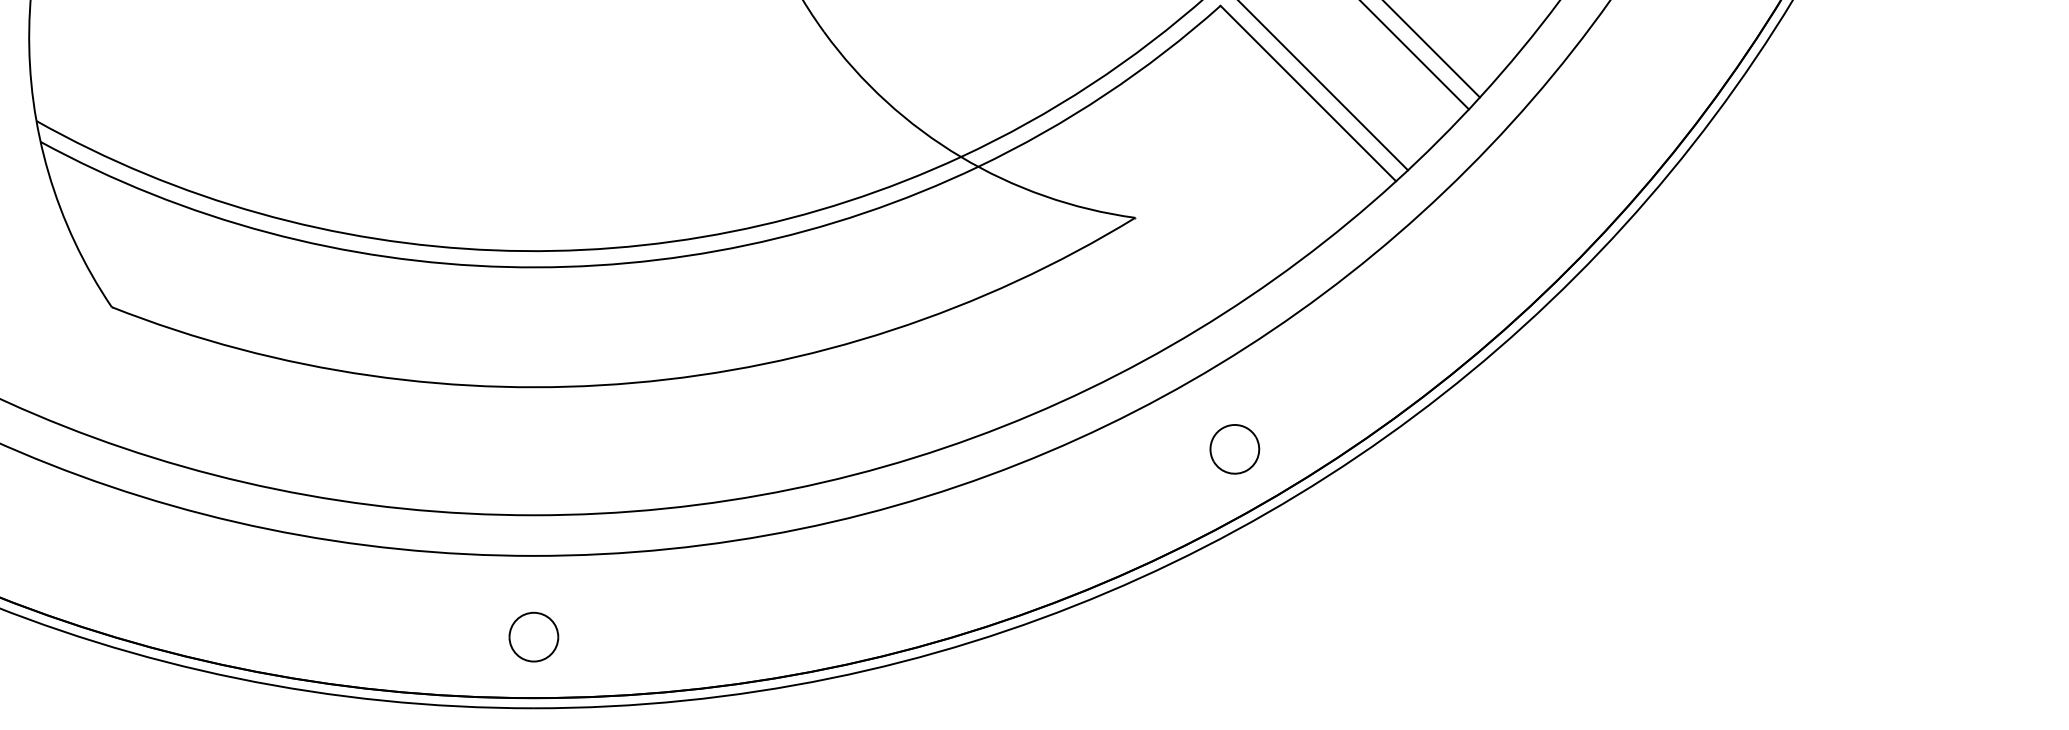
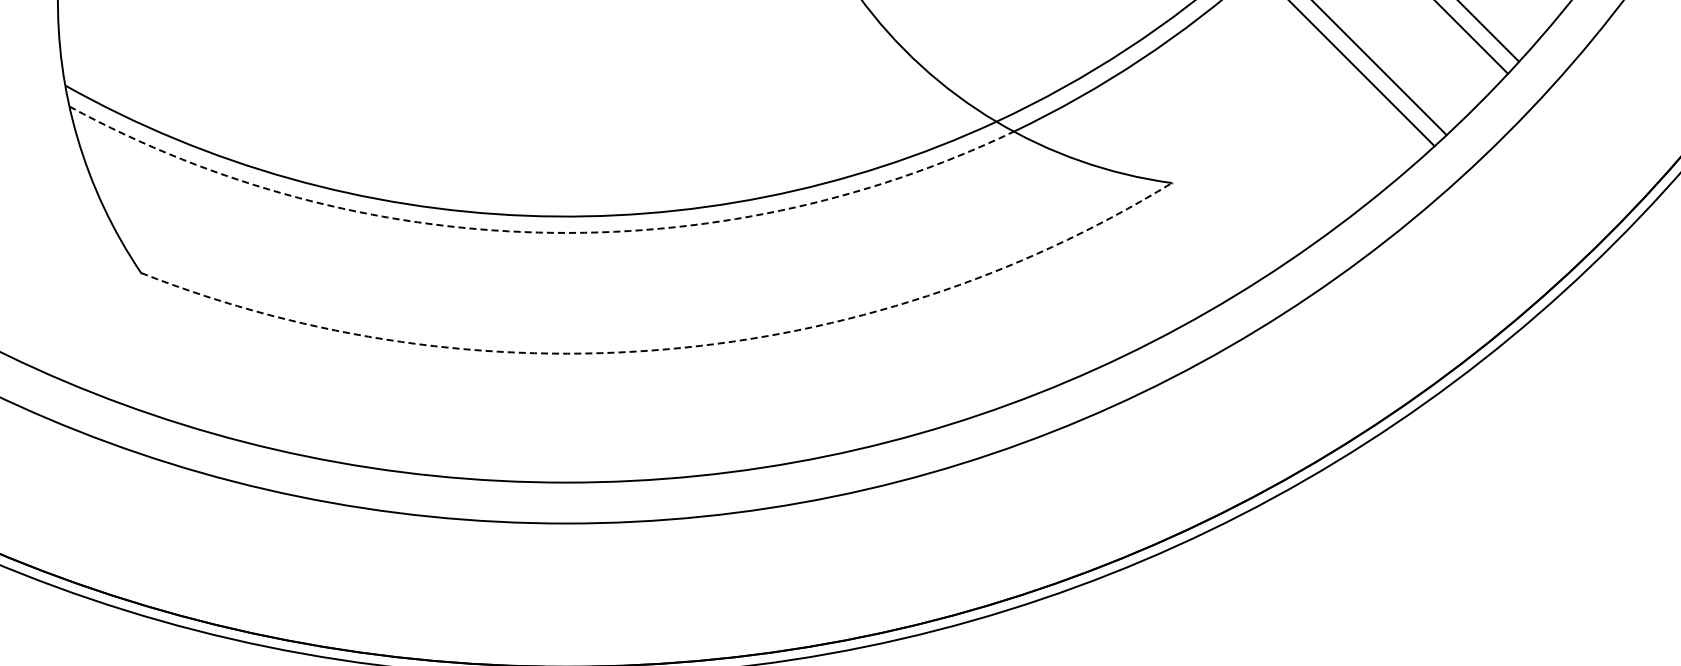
arc: (506, 267) -> (538, 233), solid -> dashed
arc: (634, 382) -> (667, 348), solid -> dashed
part: (1234, 449) -> (1271, 416), removed
part: (533, 636) -> (565, 604), removed

